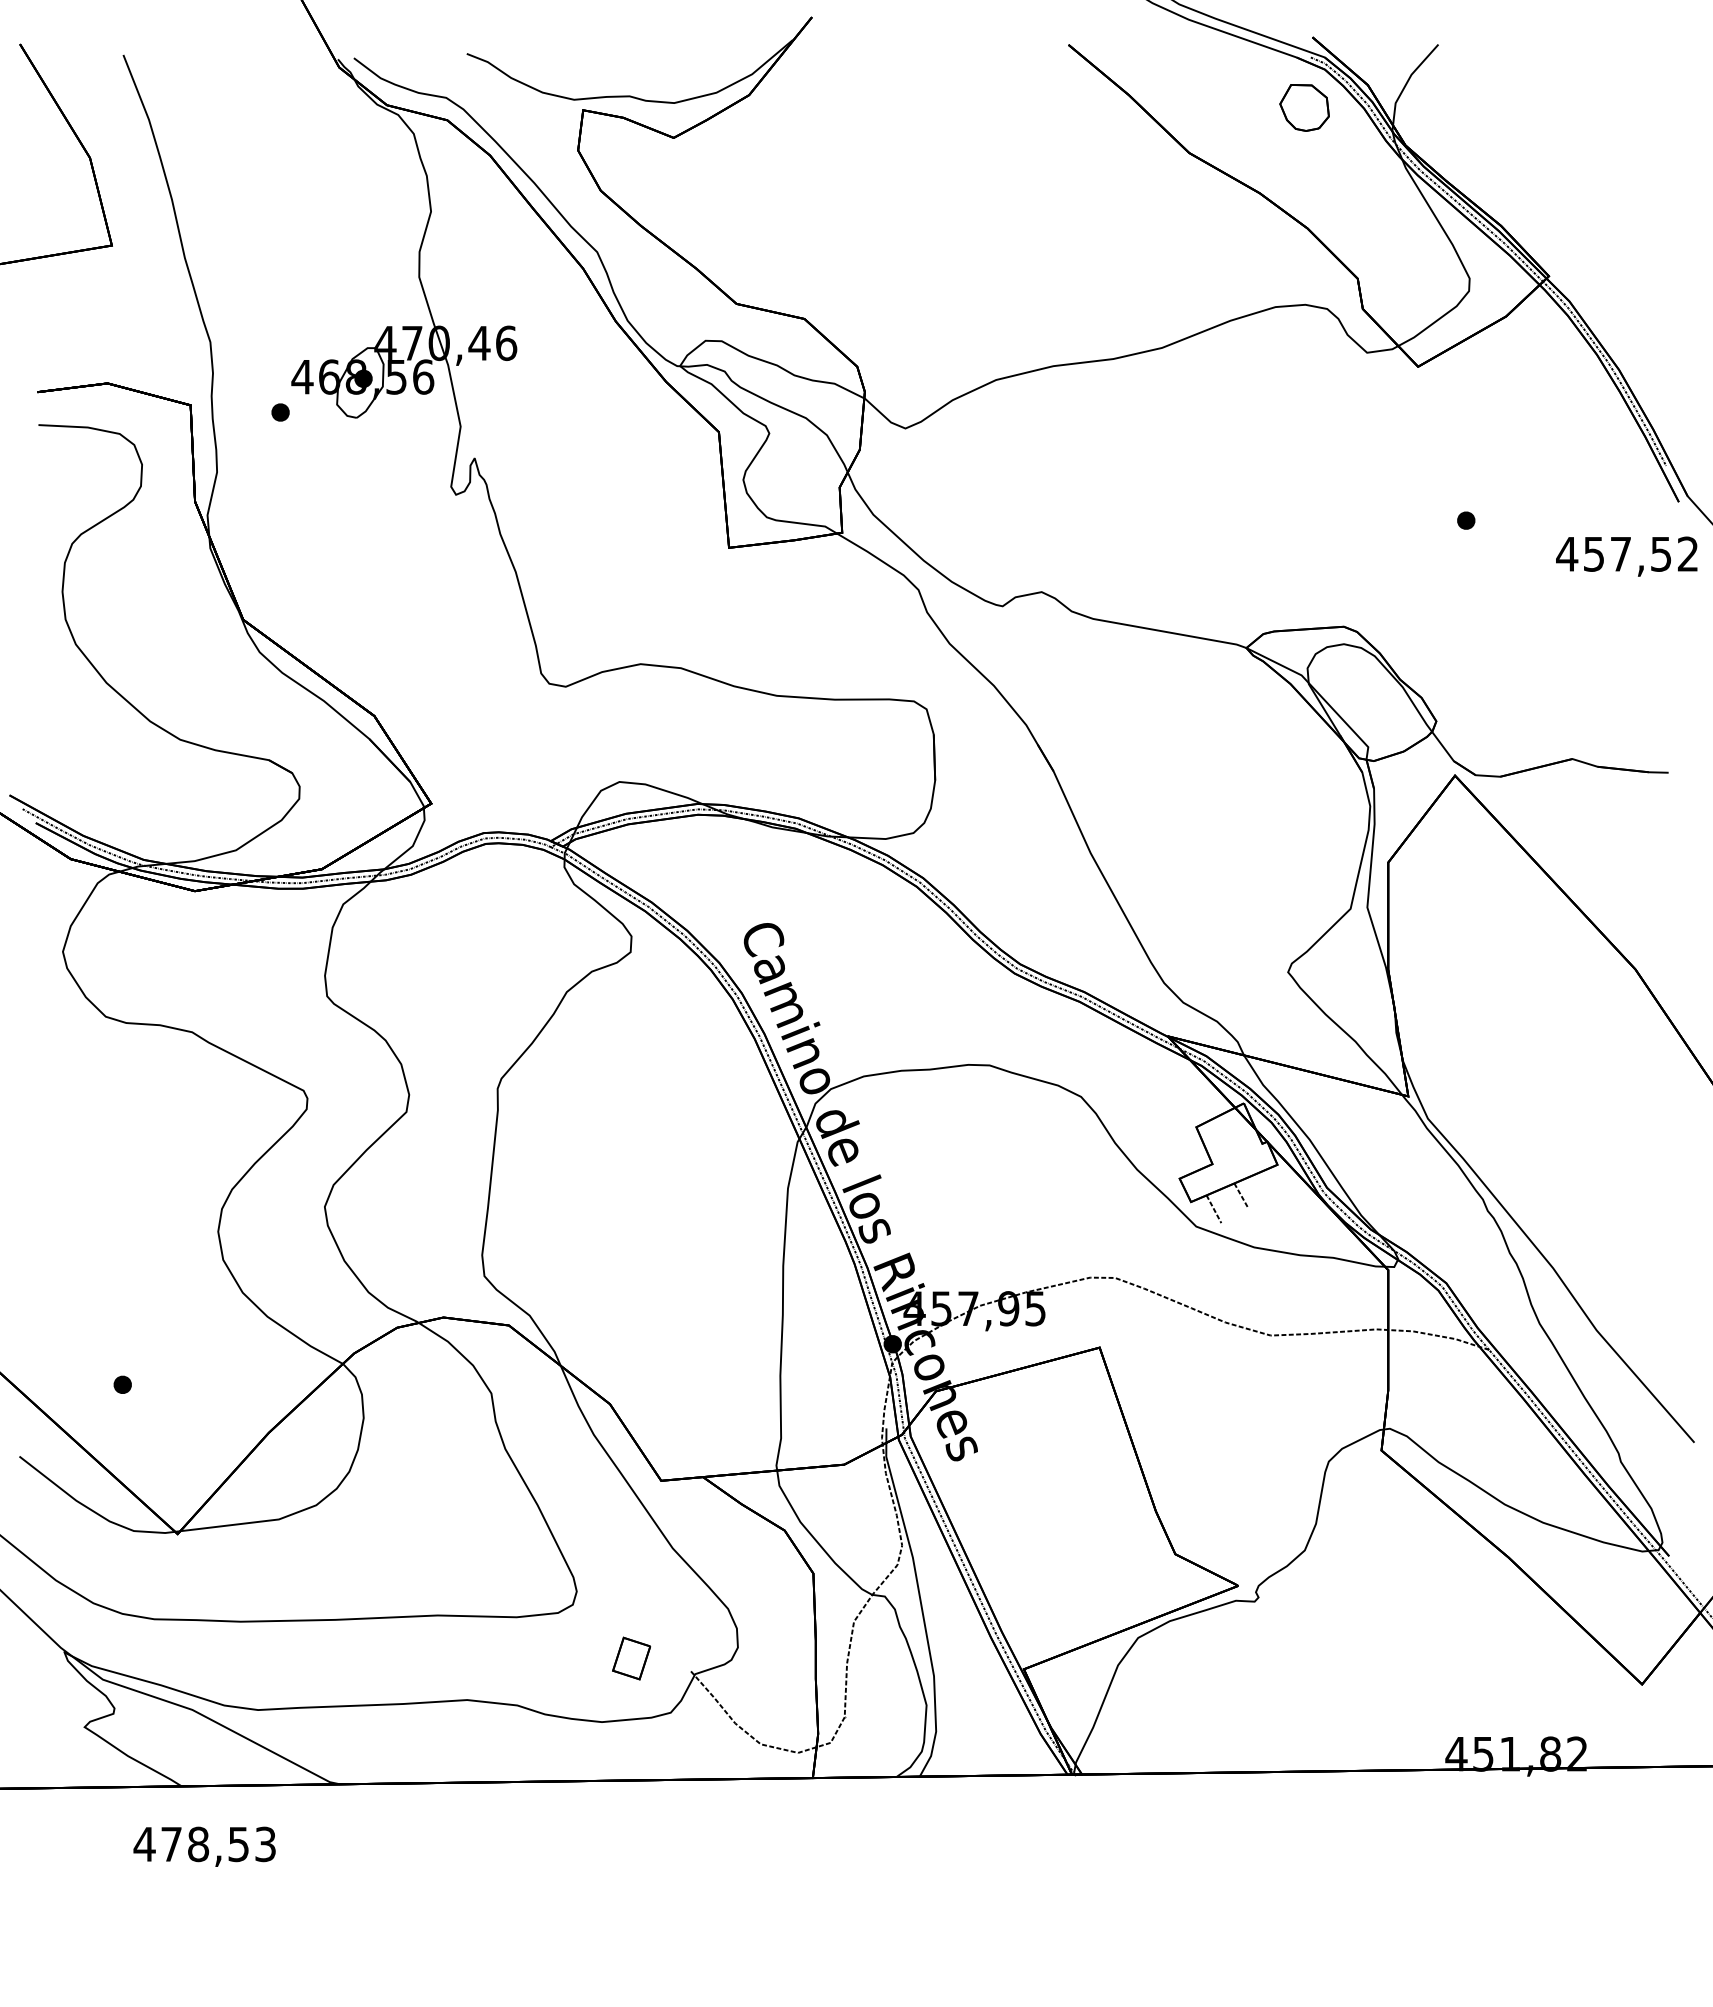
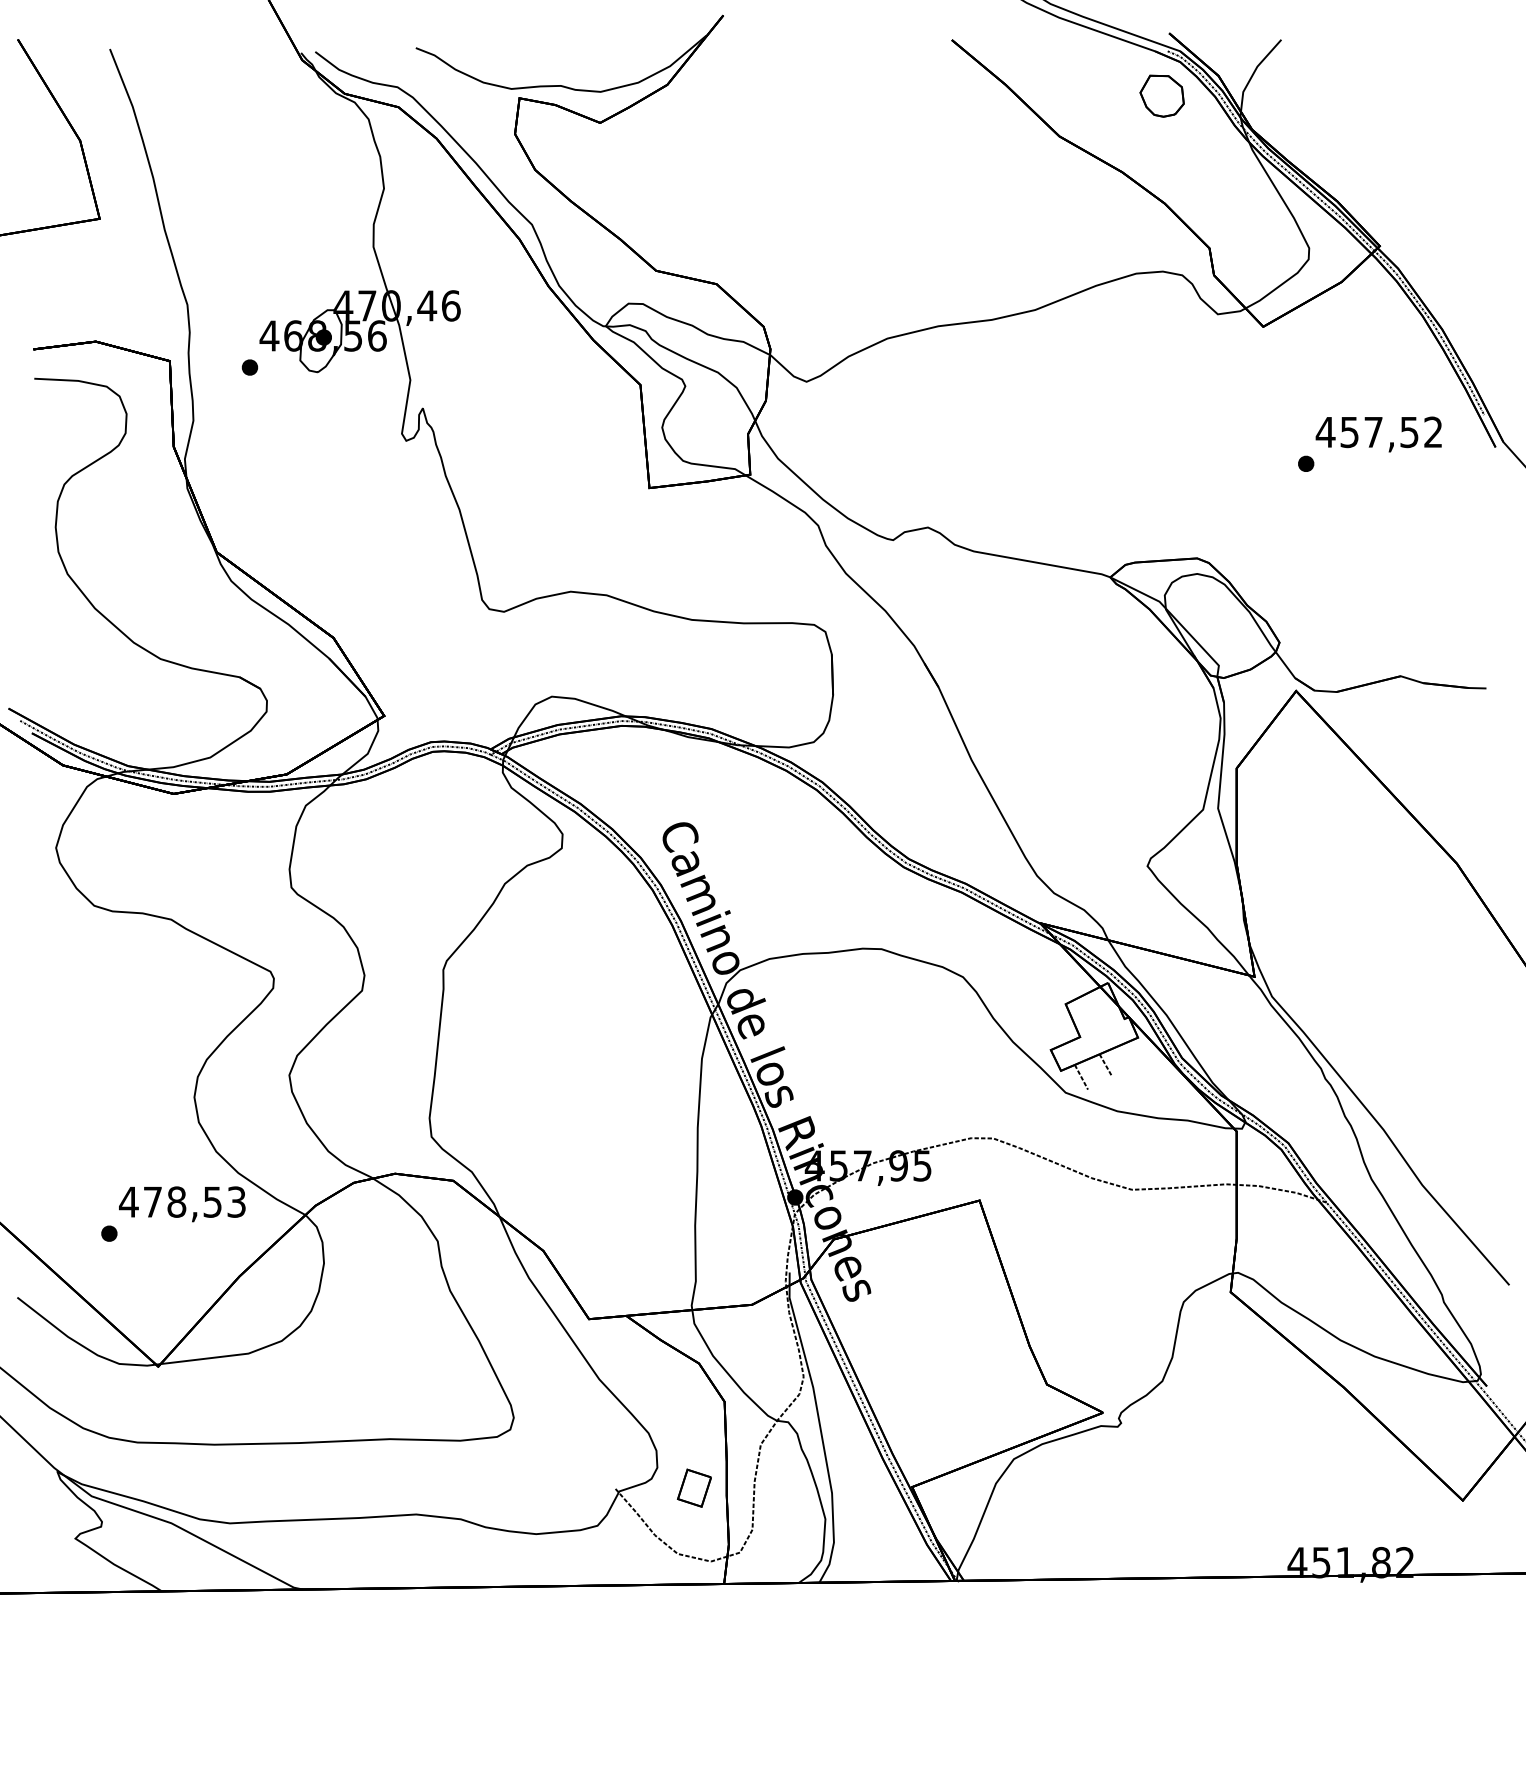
text: (1626, 556) -> (1378, 434), moved
part: (631, 1658) -> (694, 1488), moved
text: (204, 1846) -> (182, 1203), moved

